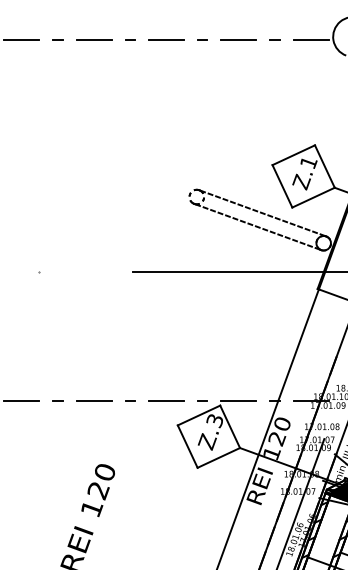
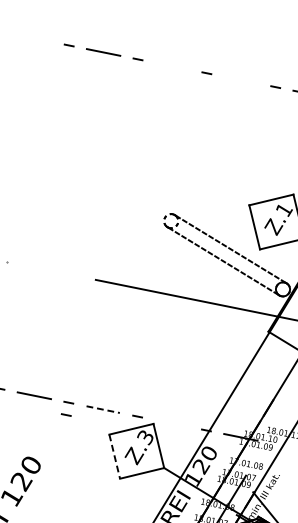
line: (166, 39) -> (172, 65), removed
line: (21, 40) -> (34, 38), removed
line: (238, 40) -> (240, 80), removed
line: (166, 401) -> (103, 409), solid -> dashed
line: (238, 401) -> (171, 423), removed
line: (130, 413) -> (66, 414), added
line: (187, 447) -> (114, 457), solid -> dashed

